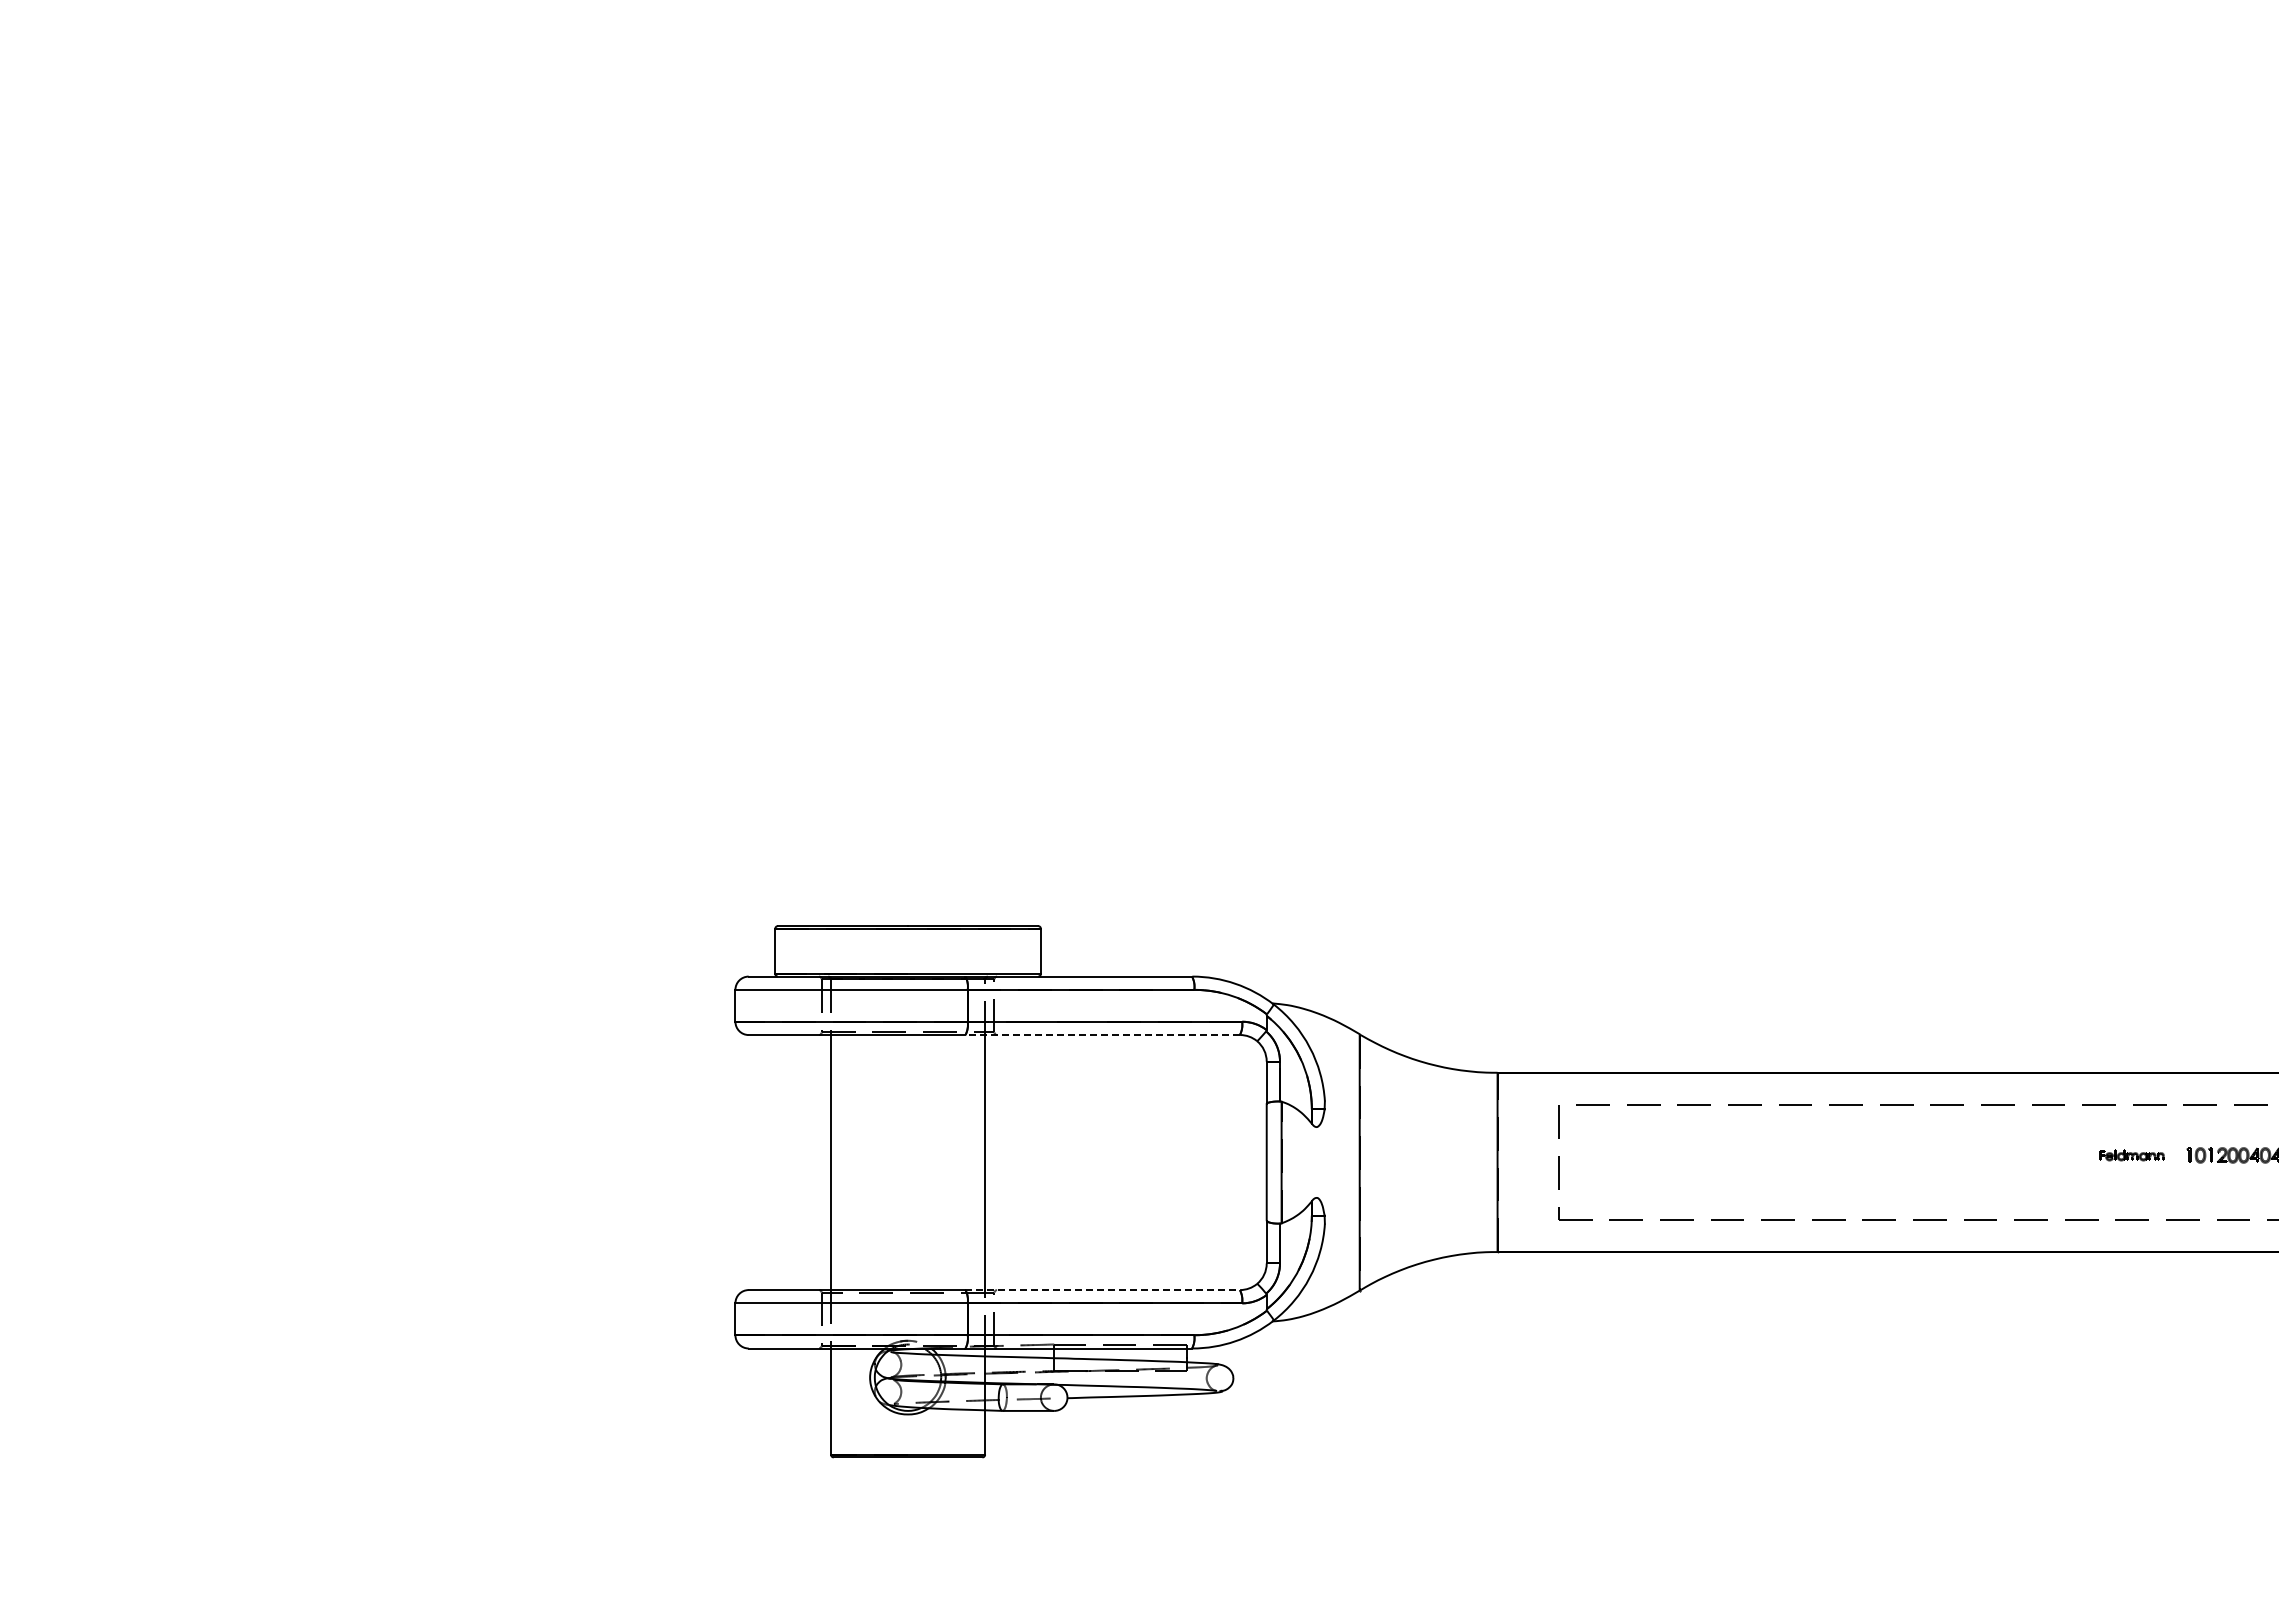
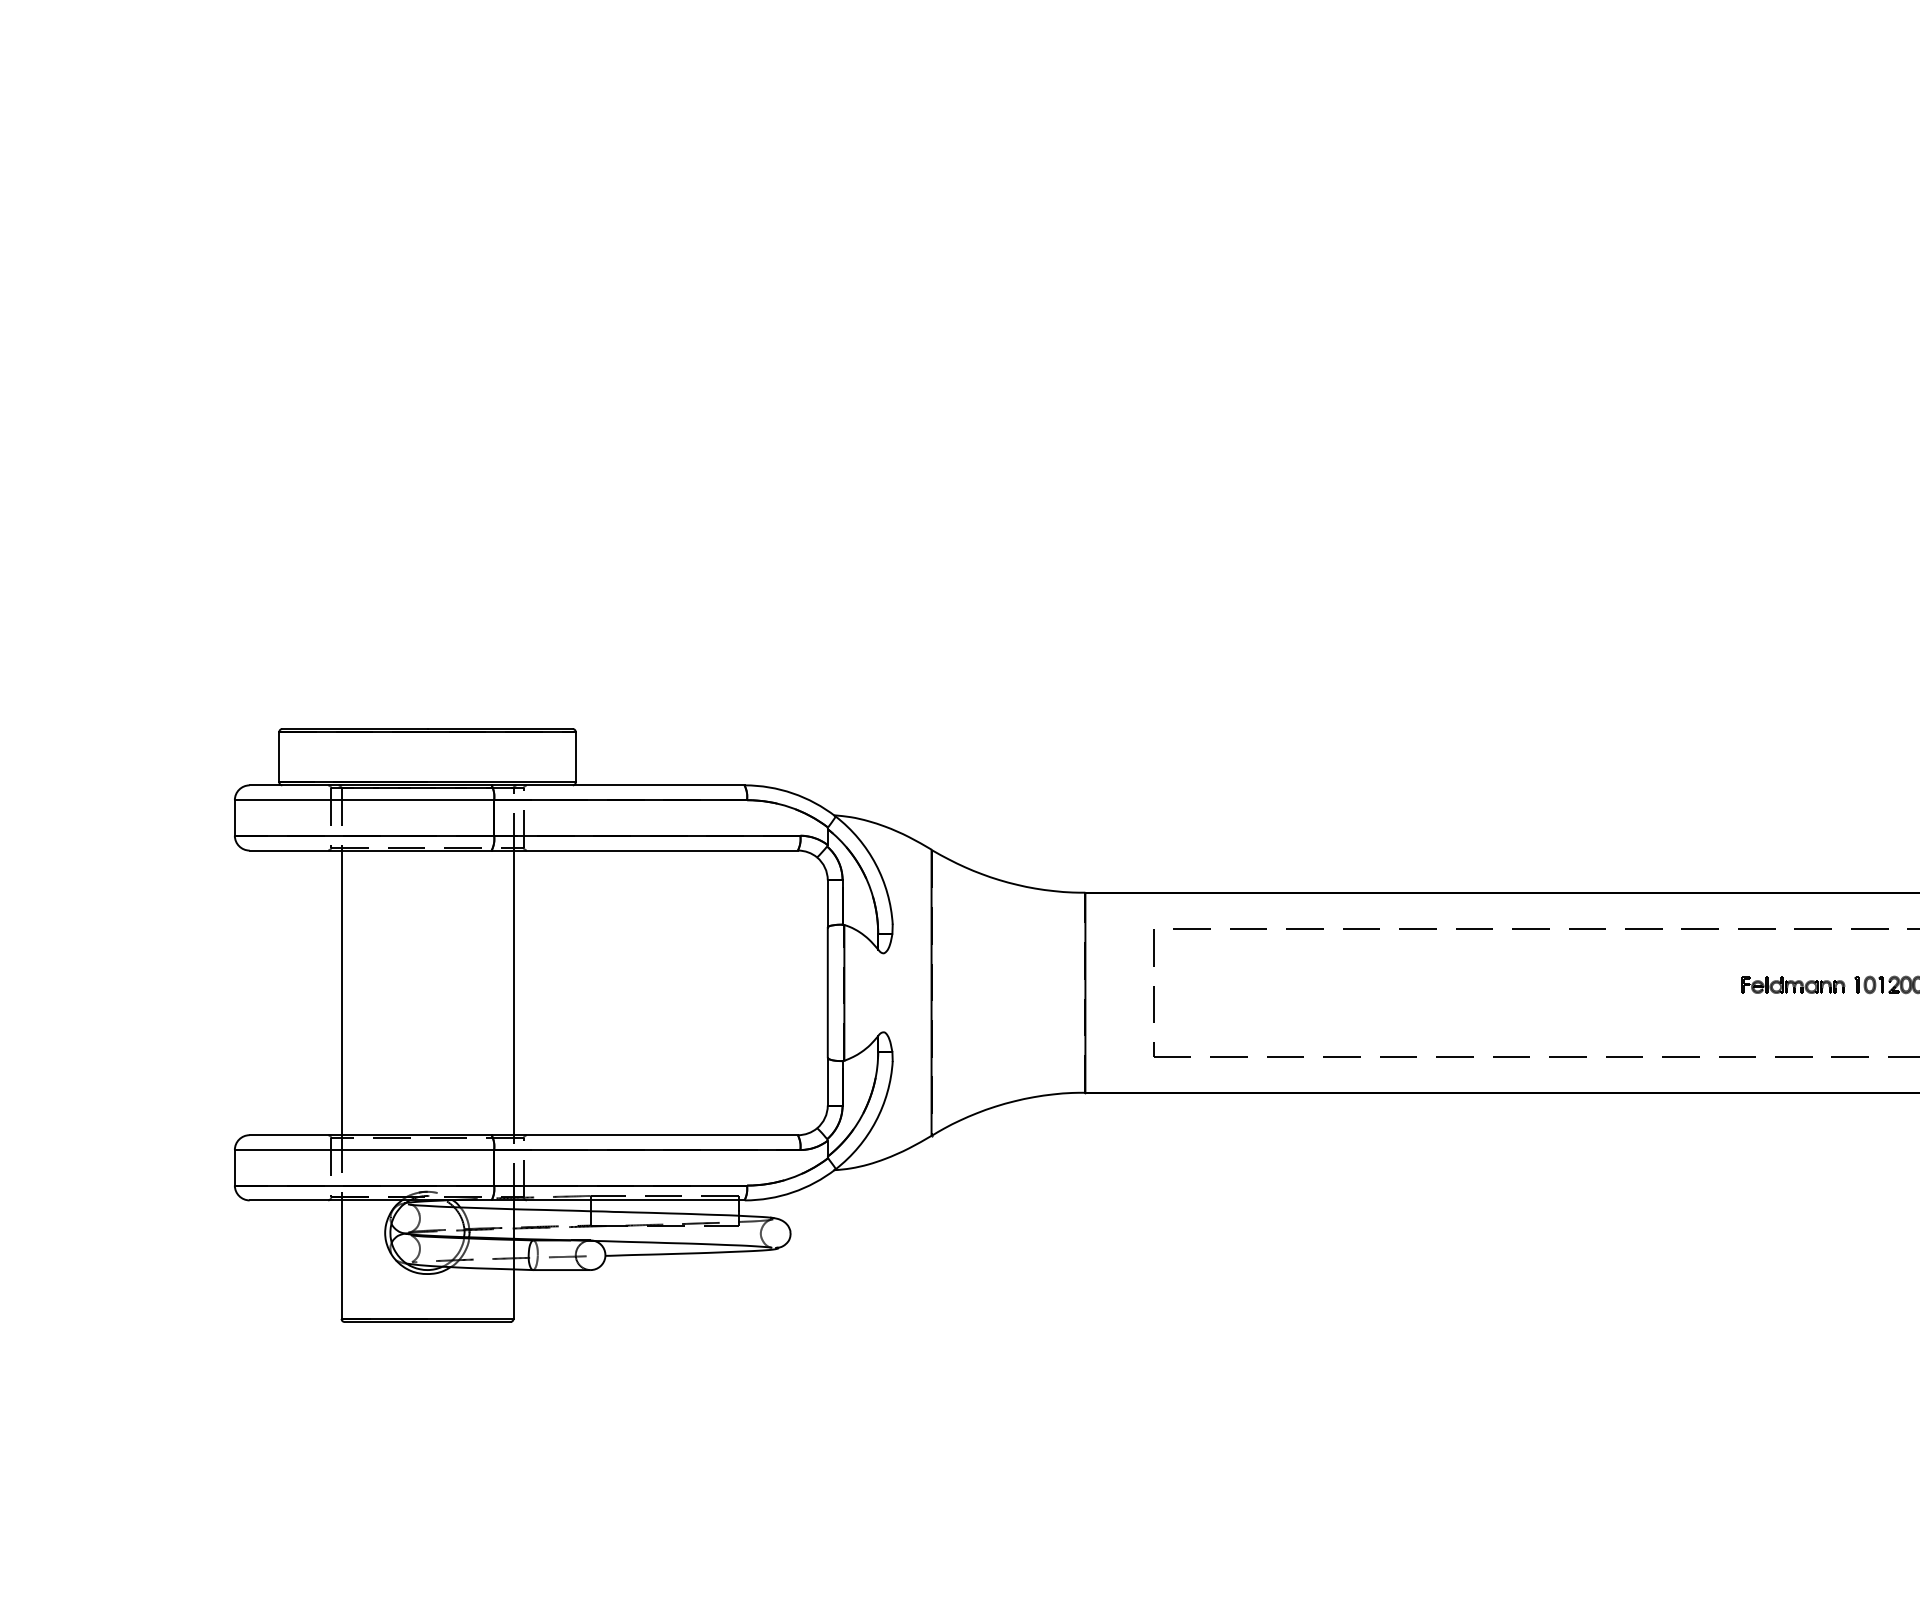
line: (1102, 1035) -> (644, 851), dashed -> solid
part: (2131, 1155) -> (1792, 985), size x1.43
line: (1103, 1290) -> (645, 1135), dashed -> solid

